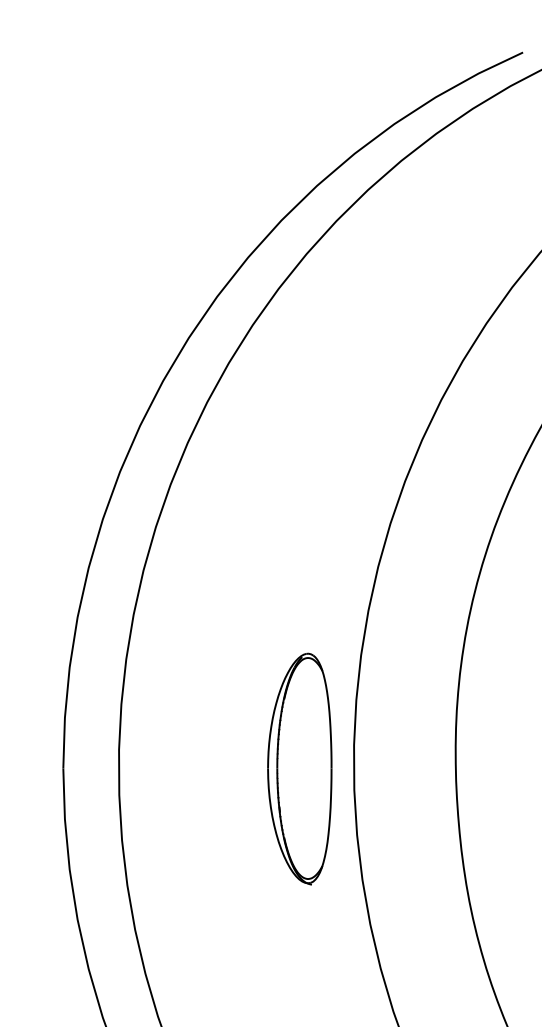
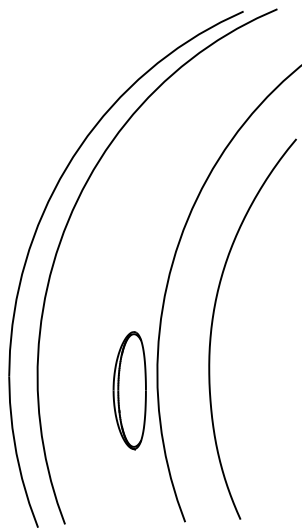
part: (299, 768) -> (129, 390), moved

